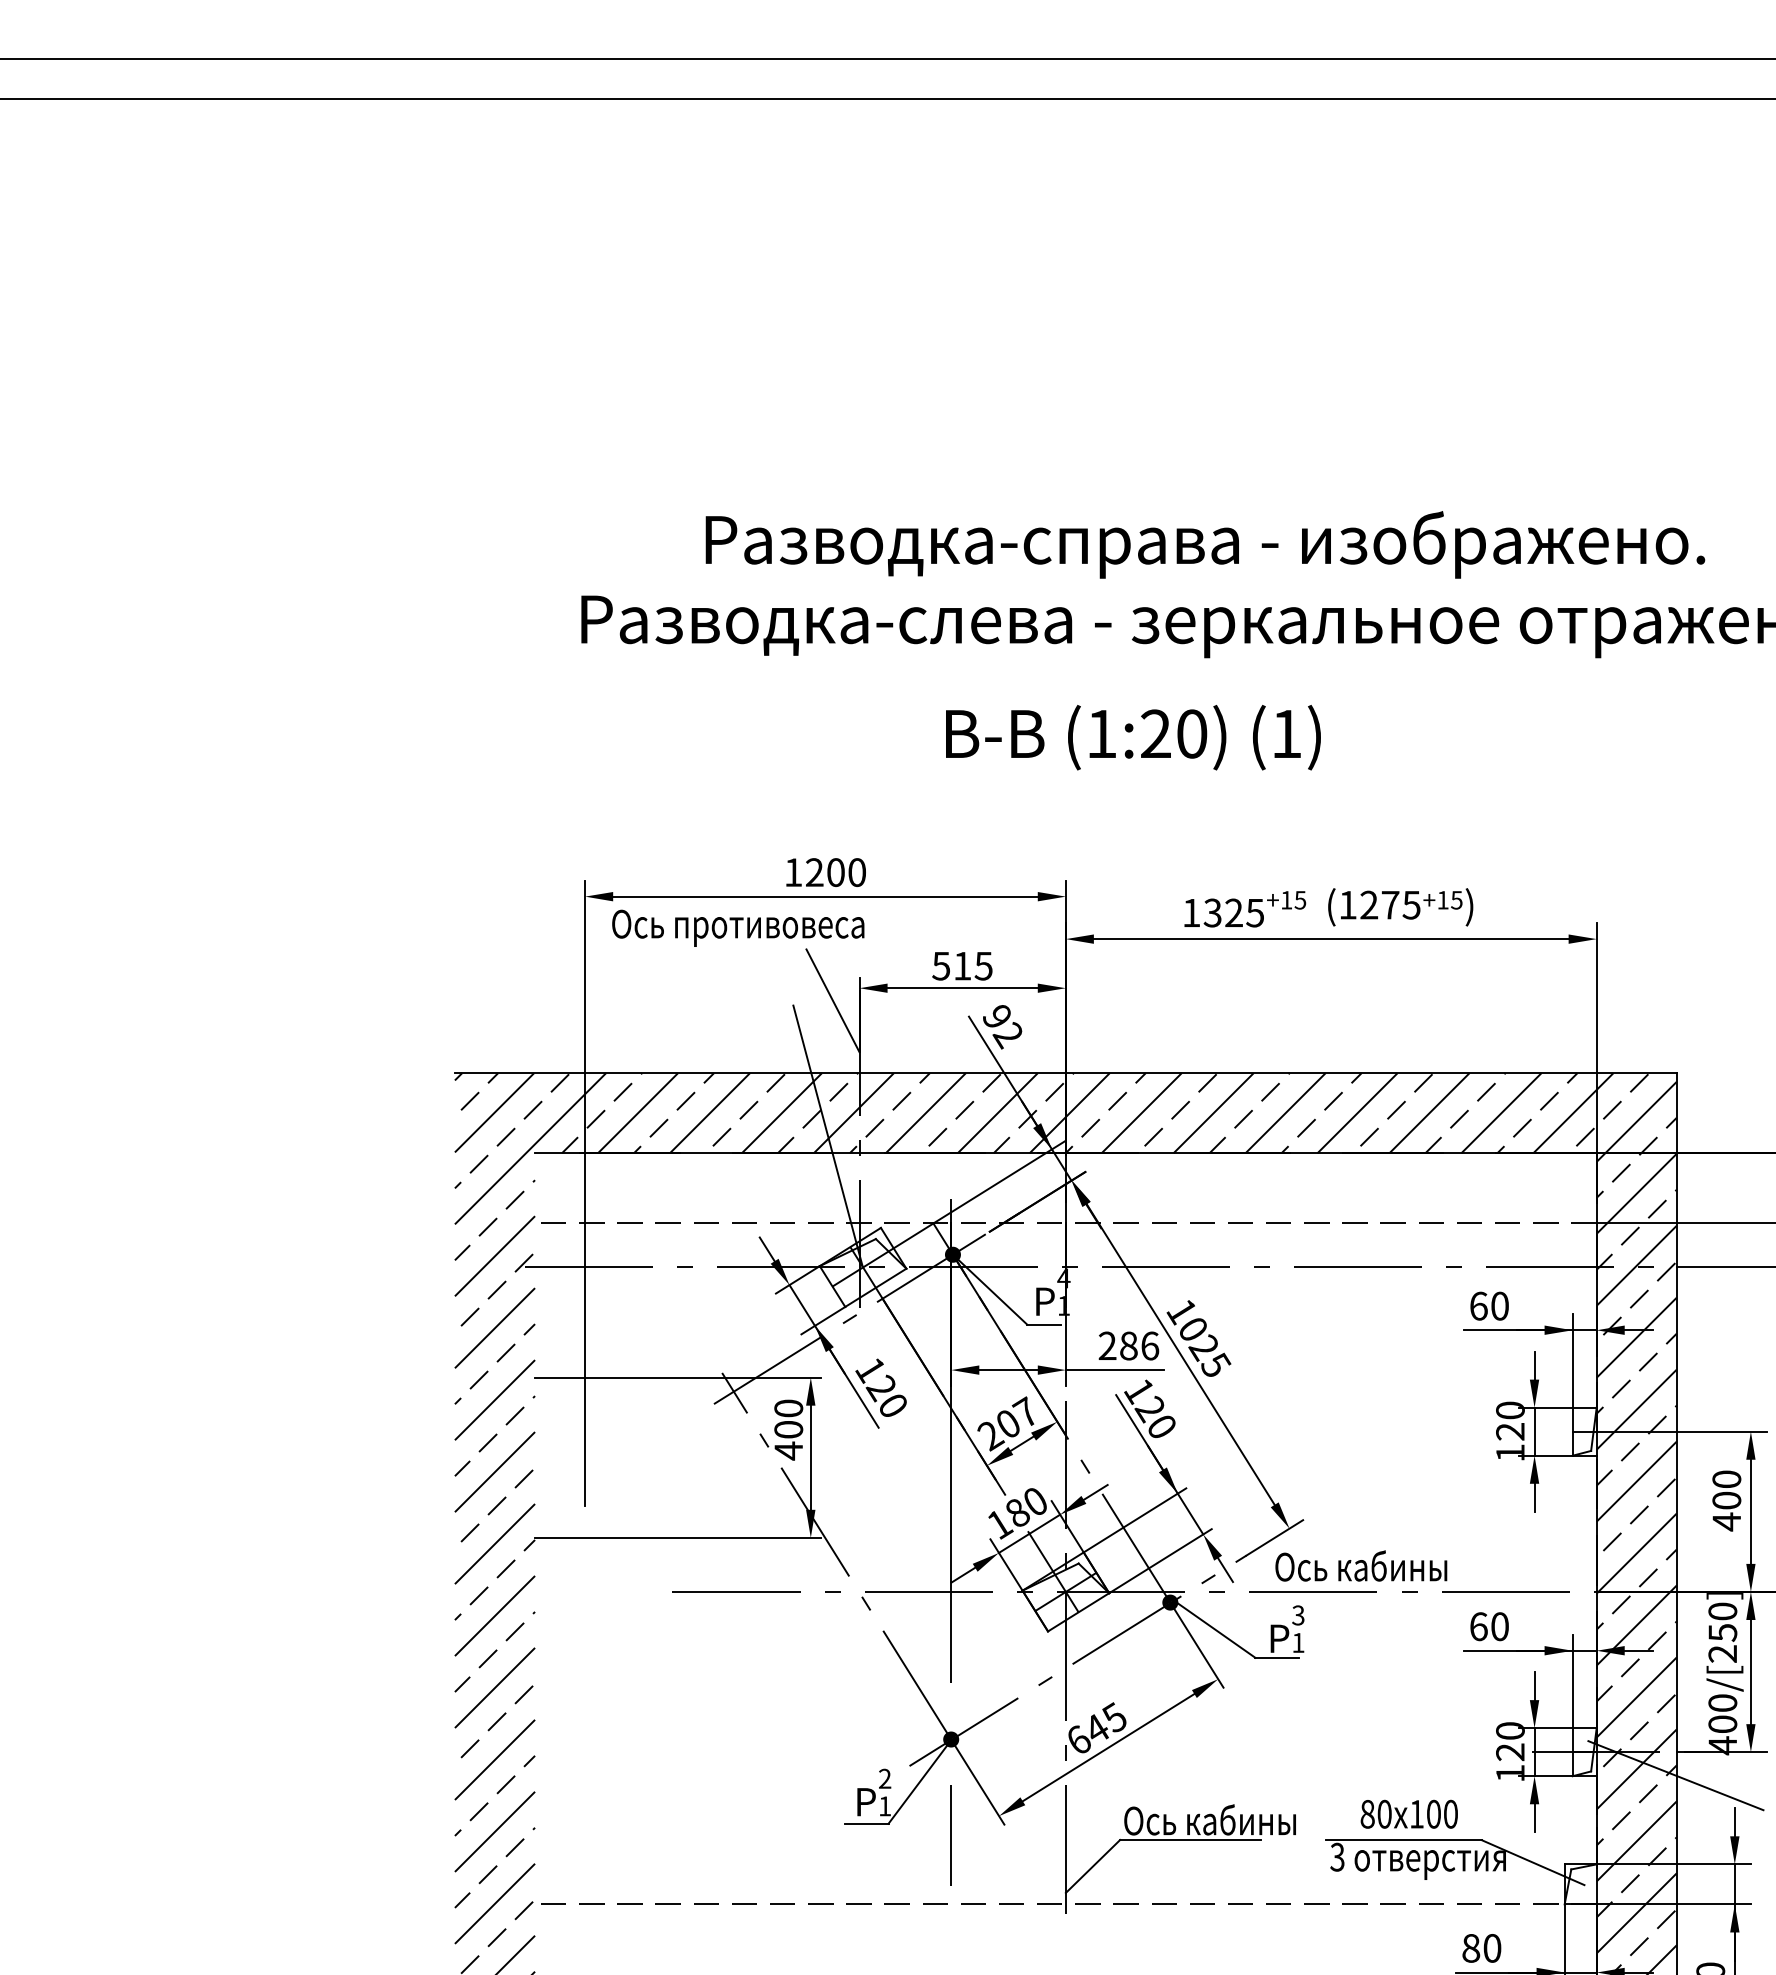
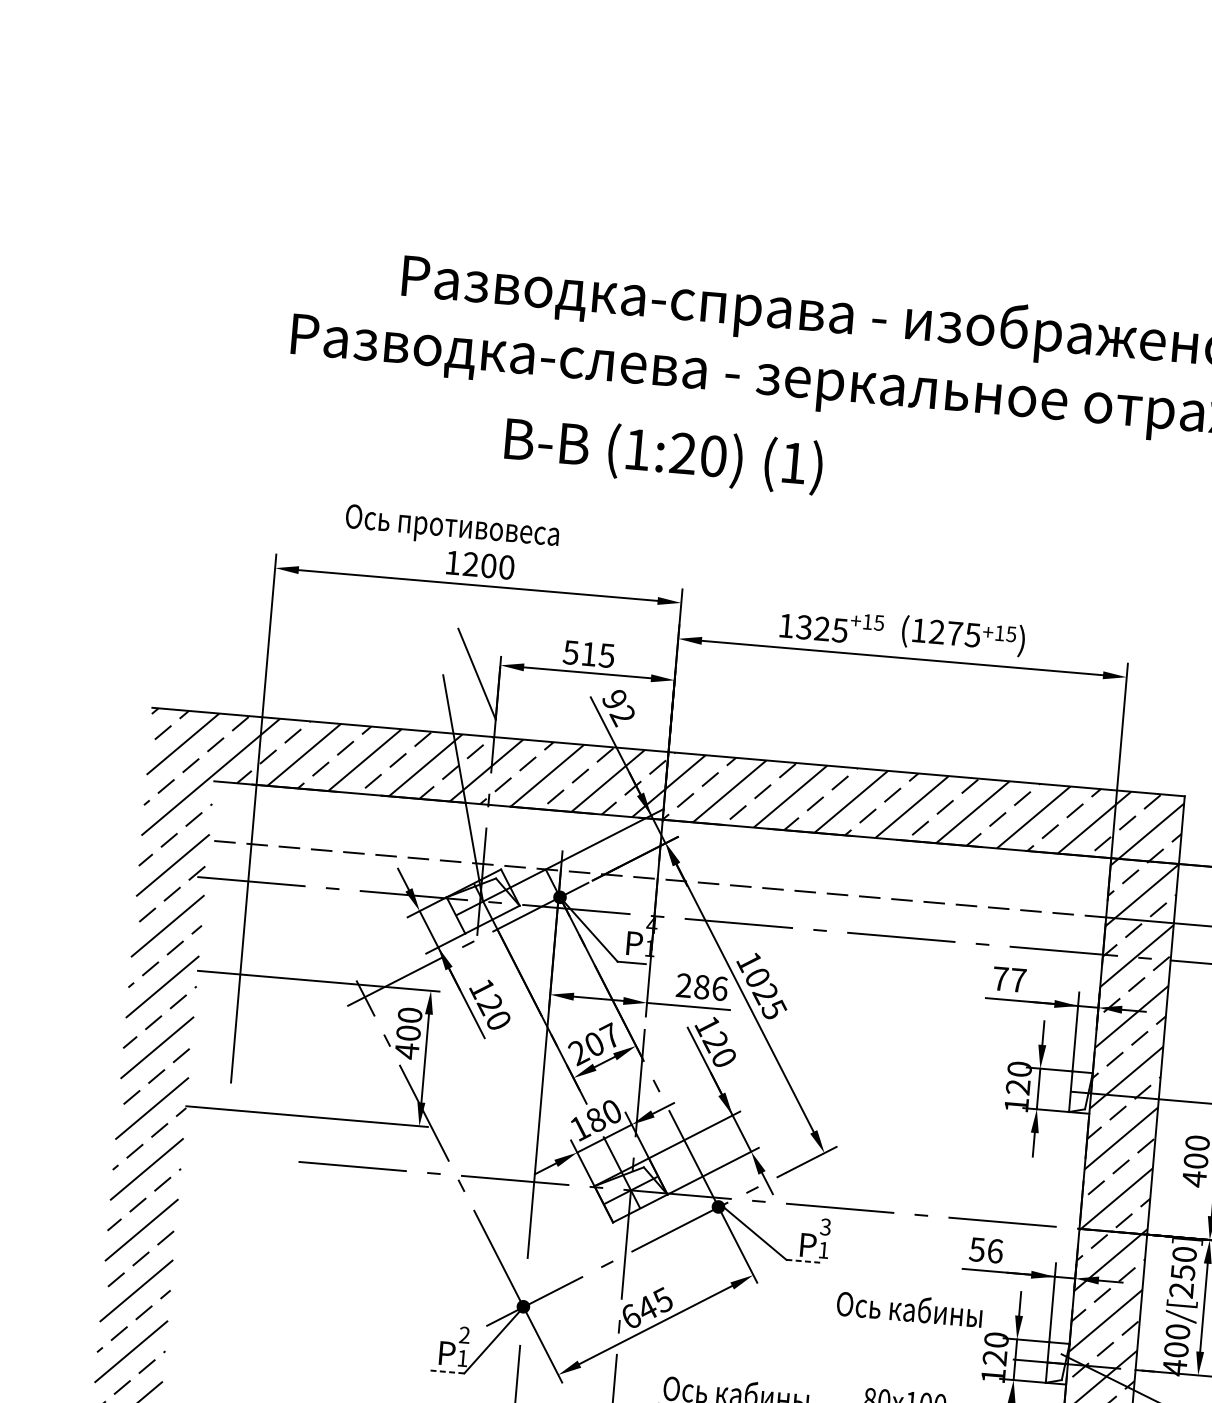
text: (1133, 737) -> (663, 454), moved
text: (738, 927) -> (452, 527), moved
text: (1489, 1305) -> (1009, 979), 60 -> 77
text: (1361, 1565) -> (909, 1308), moved
text: (1489, 1626) -> (986, 1250), 60 -> 56
line: (1277, 1657) -> (805, 1261), solid -> dashed
line: (866, 1823) -> (445, 1371), solid -> dashed

